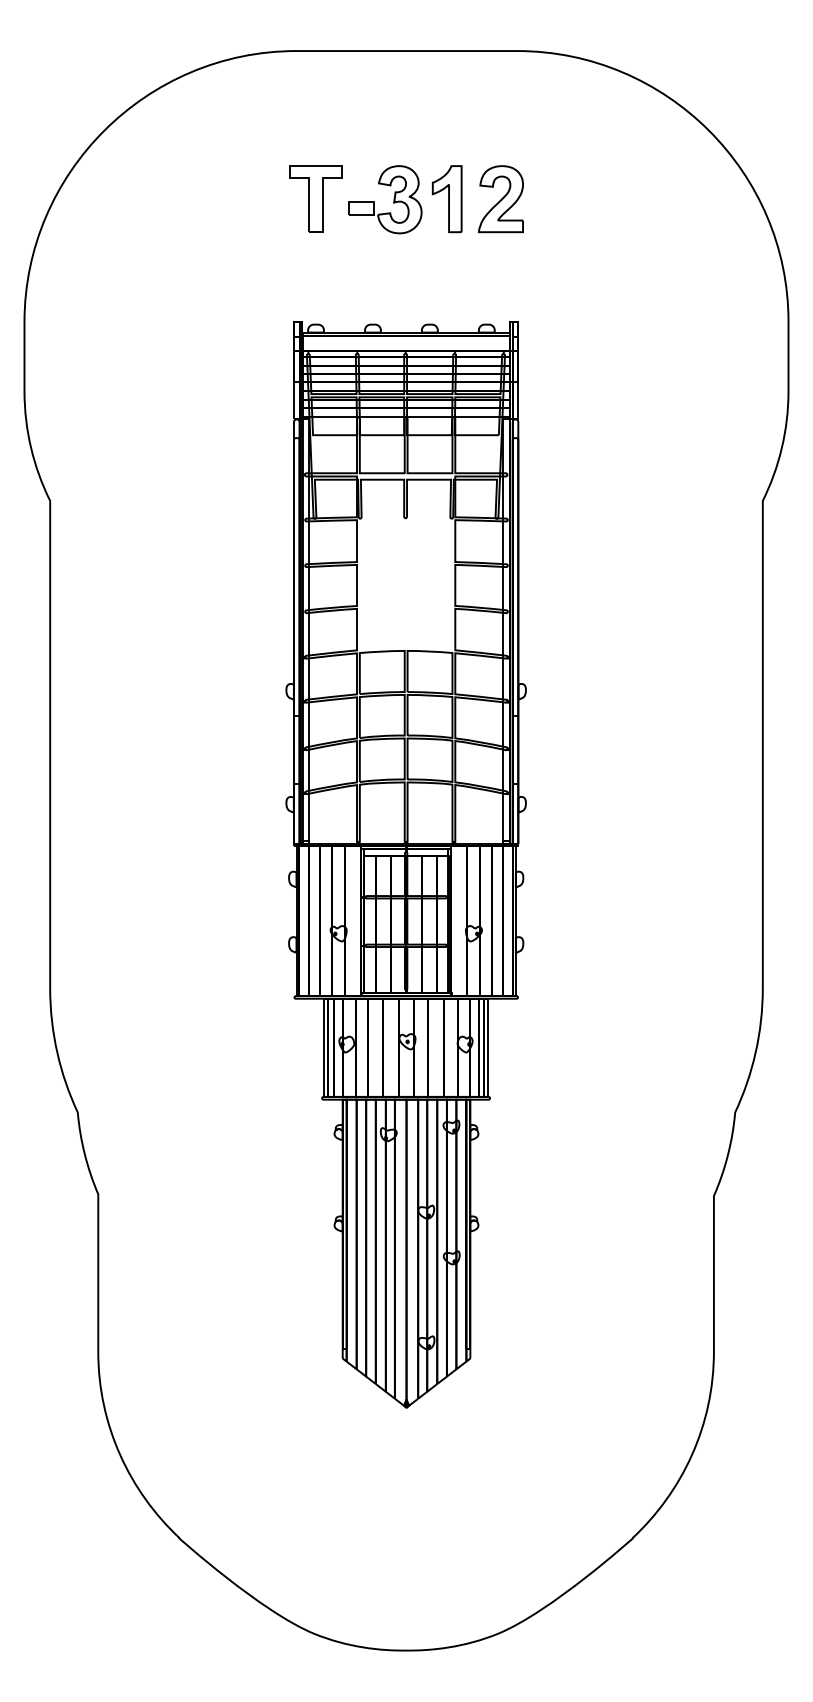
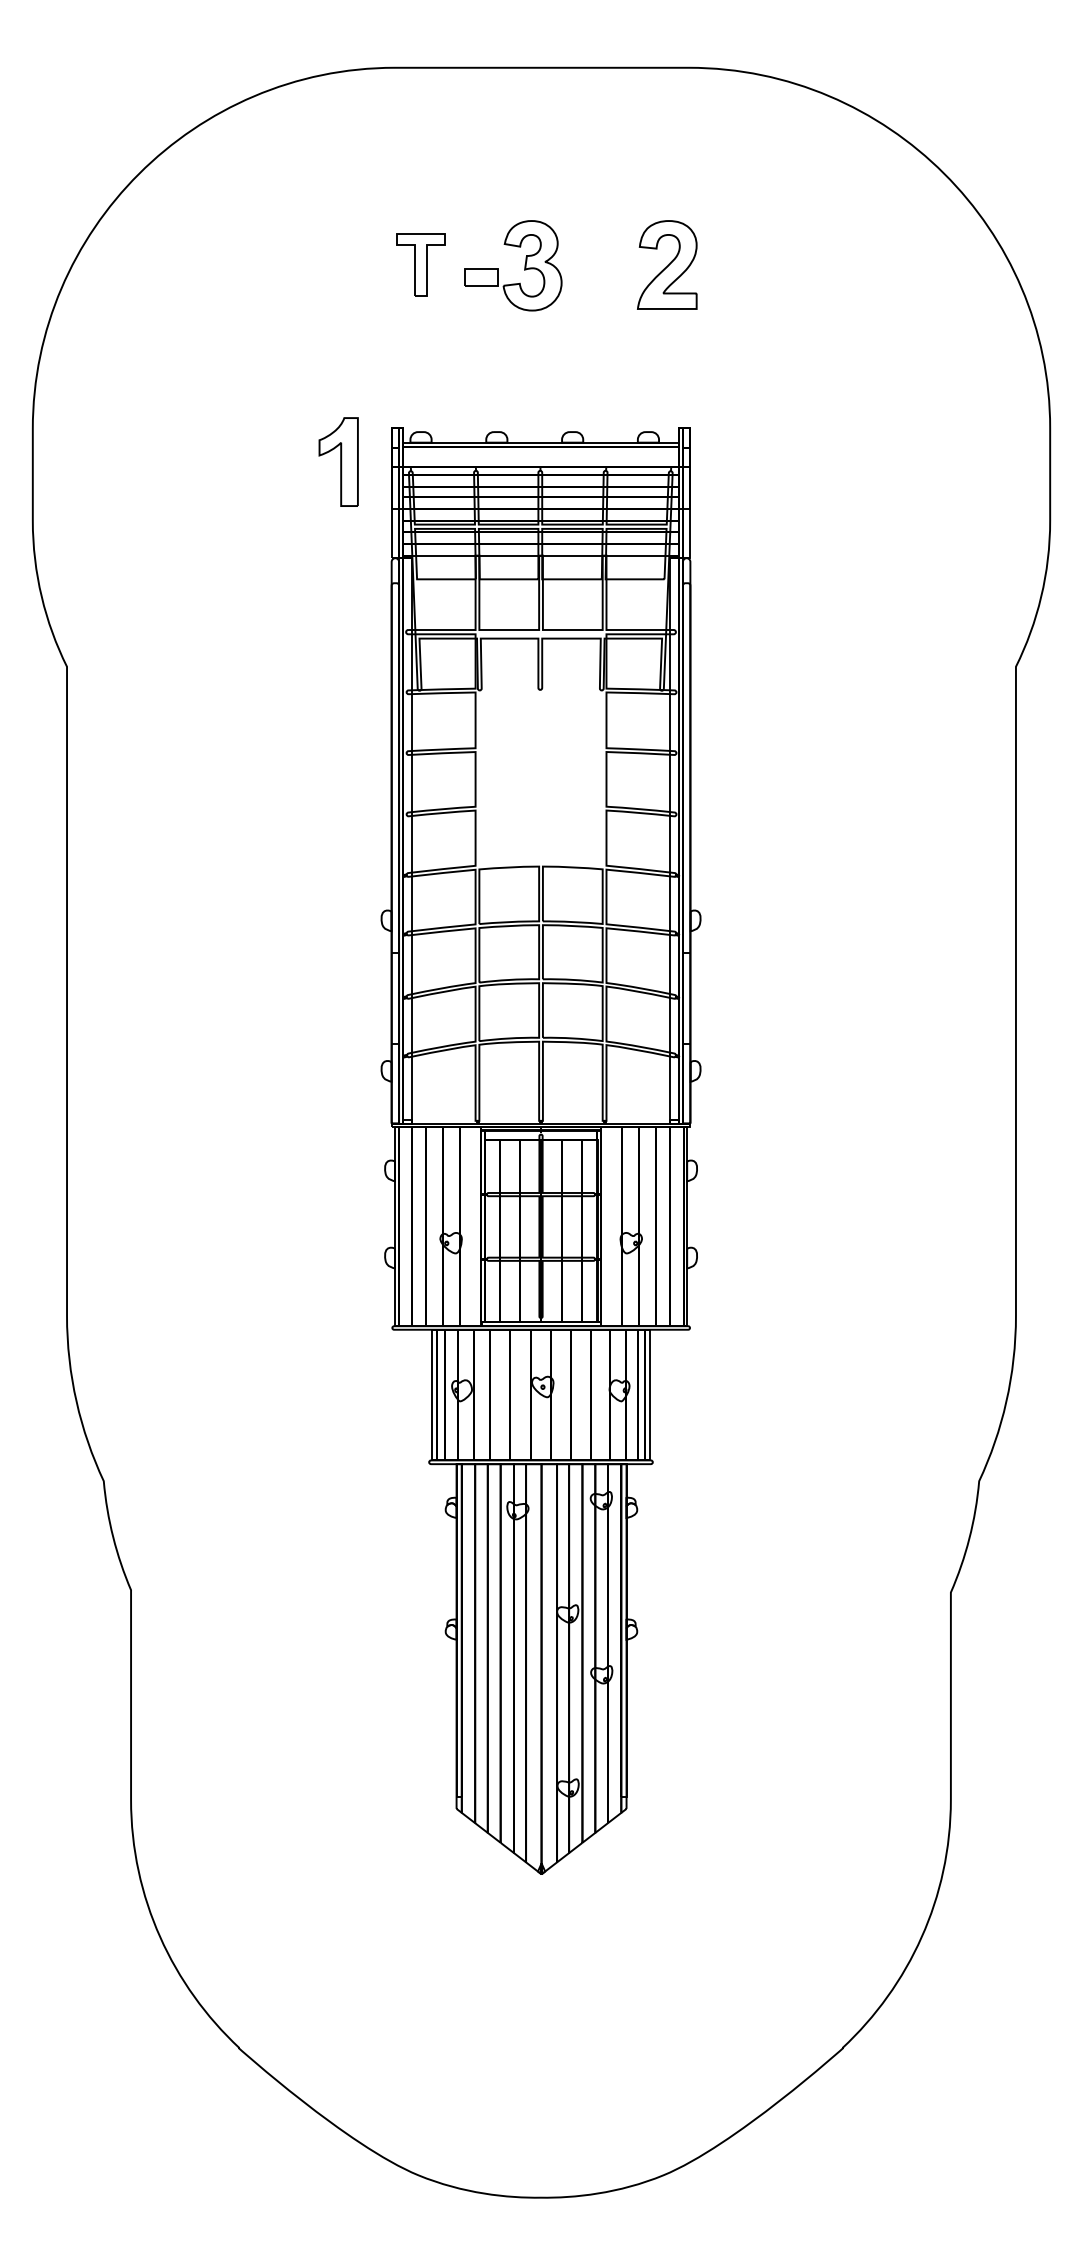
part: (315, 198) -> (420, 264), size x0.7
part: (446, 199) -> (337, 462), moved

